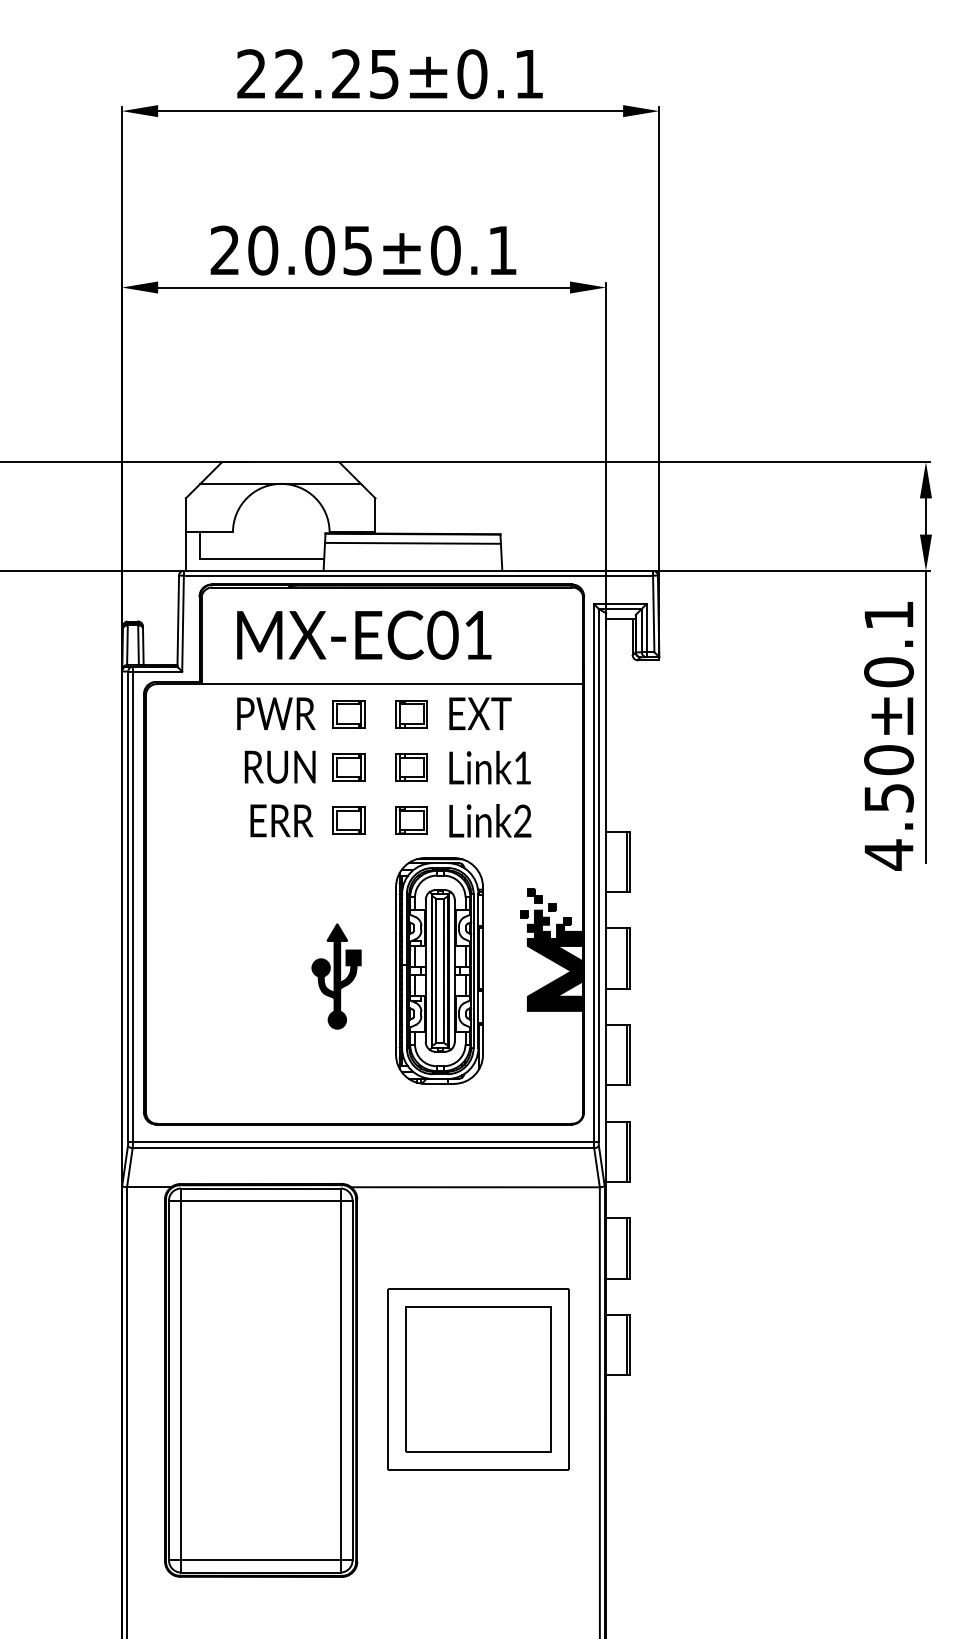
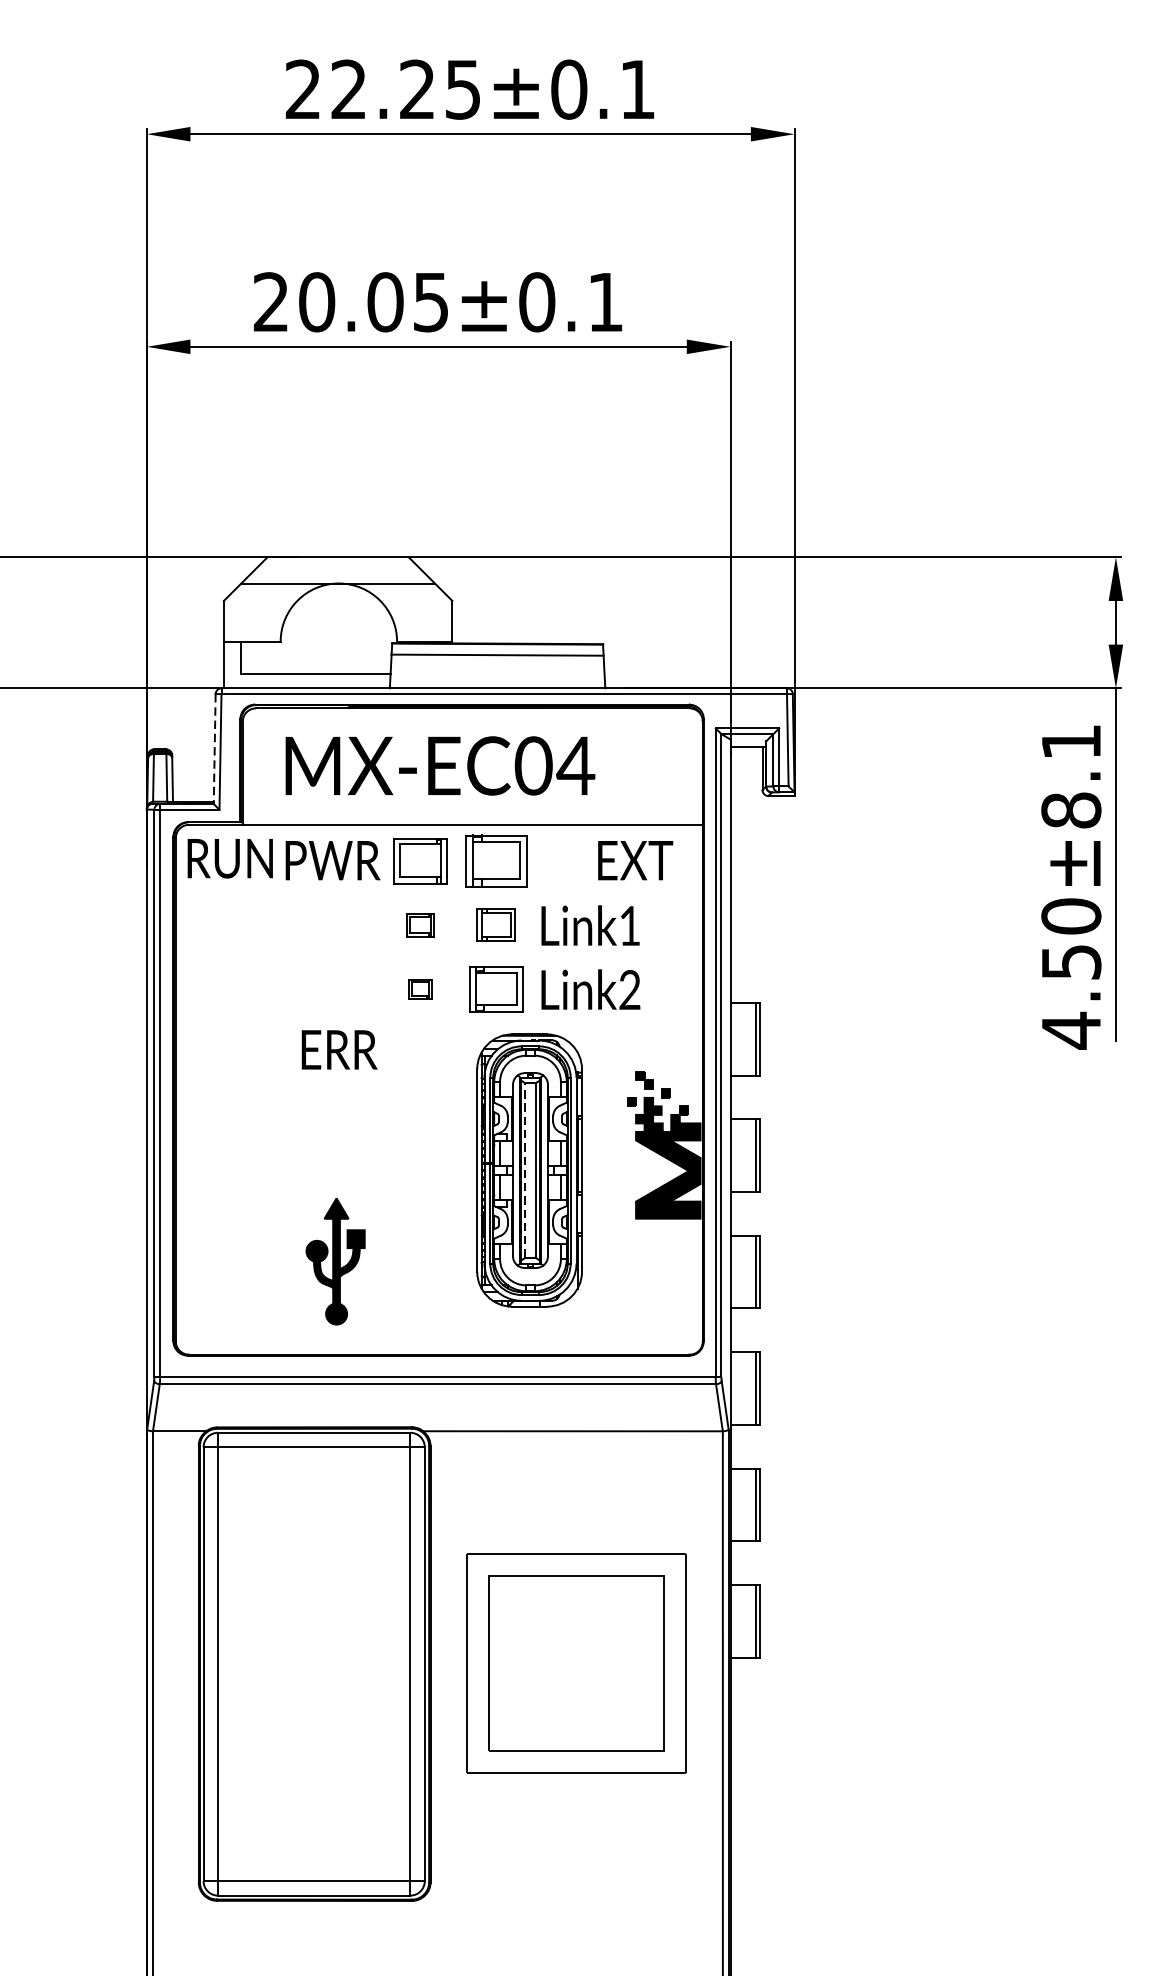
line: (178, 621) -> (214, 749), solid -> dashed
text: (477, 635) -> (575, 766), MX-EC01 -> MX-EC04
text: (888, 672) -> (1070, 810), 4.50±0.1 -> 4.50±8.1
text: (480, 713) -> (635, 860), moved
part: (348, 714) -> (419, 861), size x1.4
part: (411, 714) -> (495, 861), size x1.6
text: (279, 766) -> (229, 857), moved
part: (348, 767) -> (419, 925), size x0.7
text: (281, 820) -> (339, 1049), moved
part: (348, 820) -> (419, 989), size x0.6
part: (411, 820) -> (495, 989), size x1.4
line: (436, 970) -> (525, 1170), solid -> dashed
part: (336, 976) -> (335, 1261), moved

